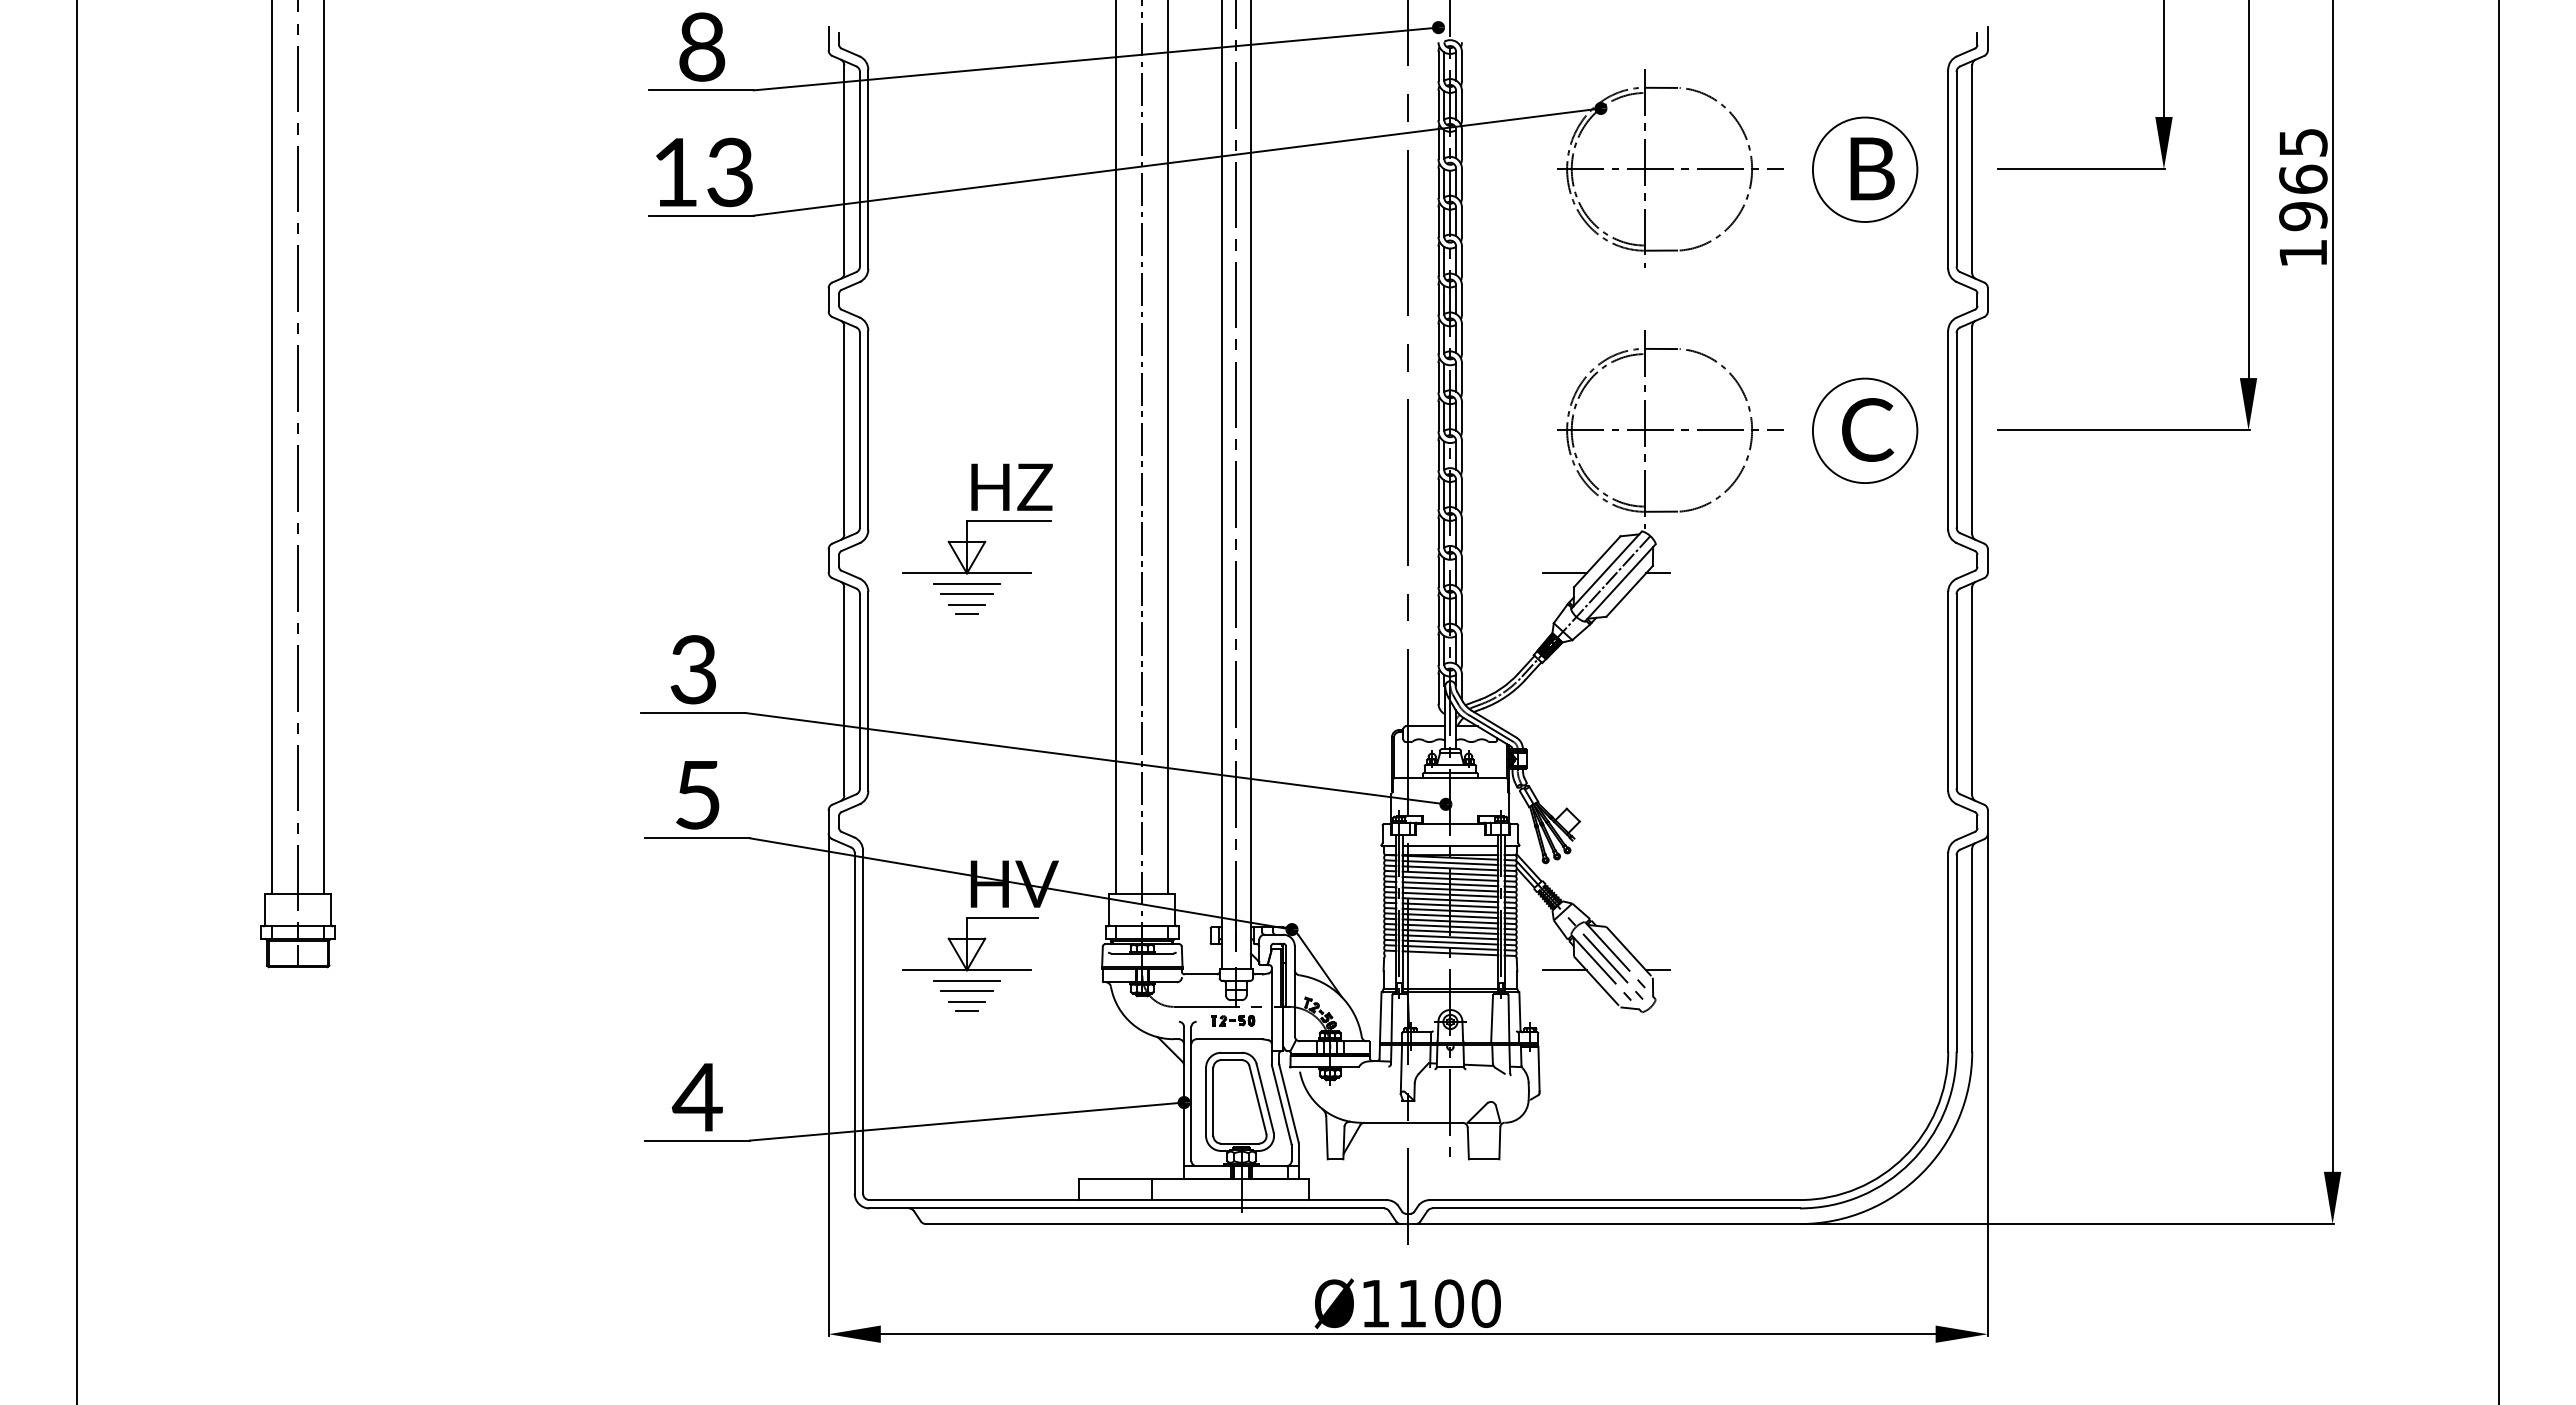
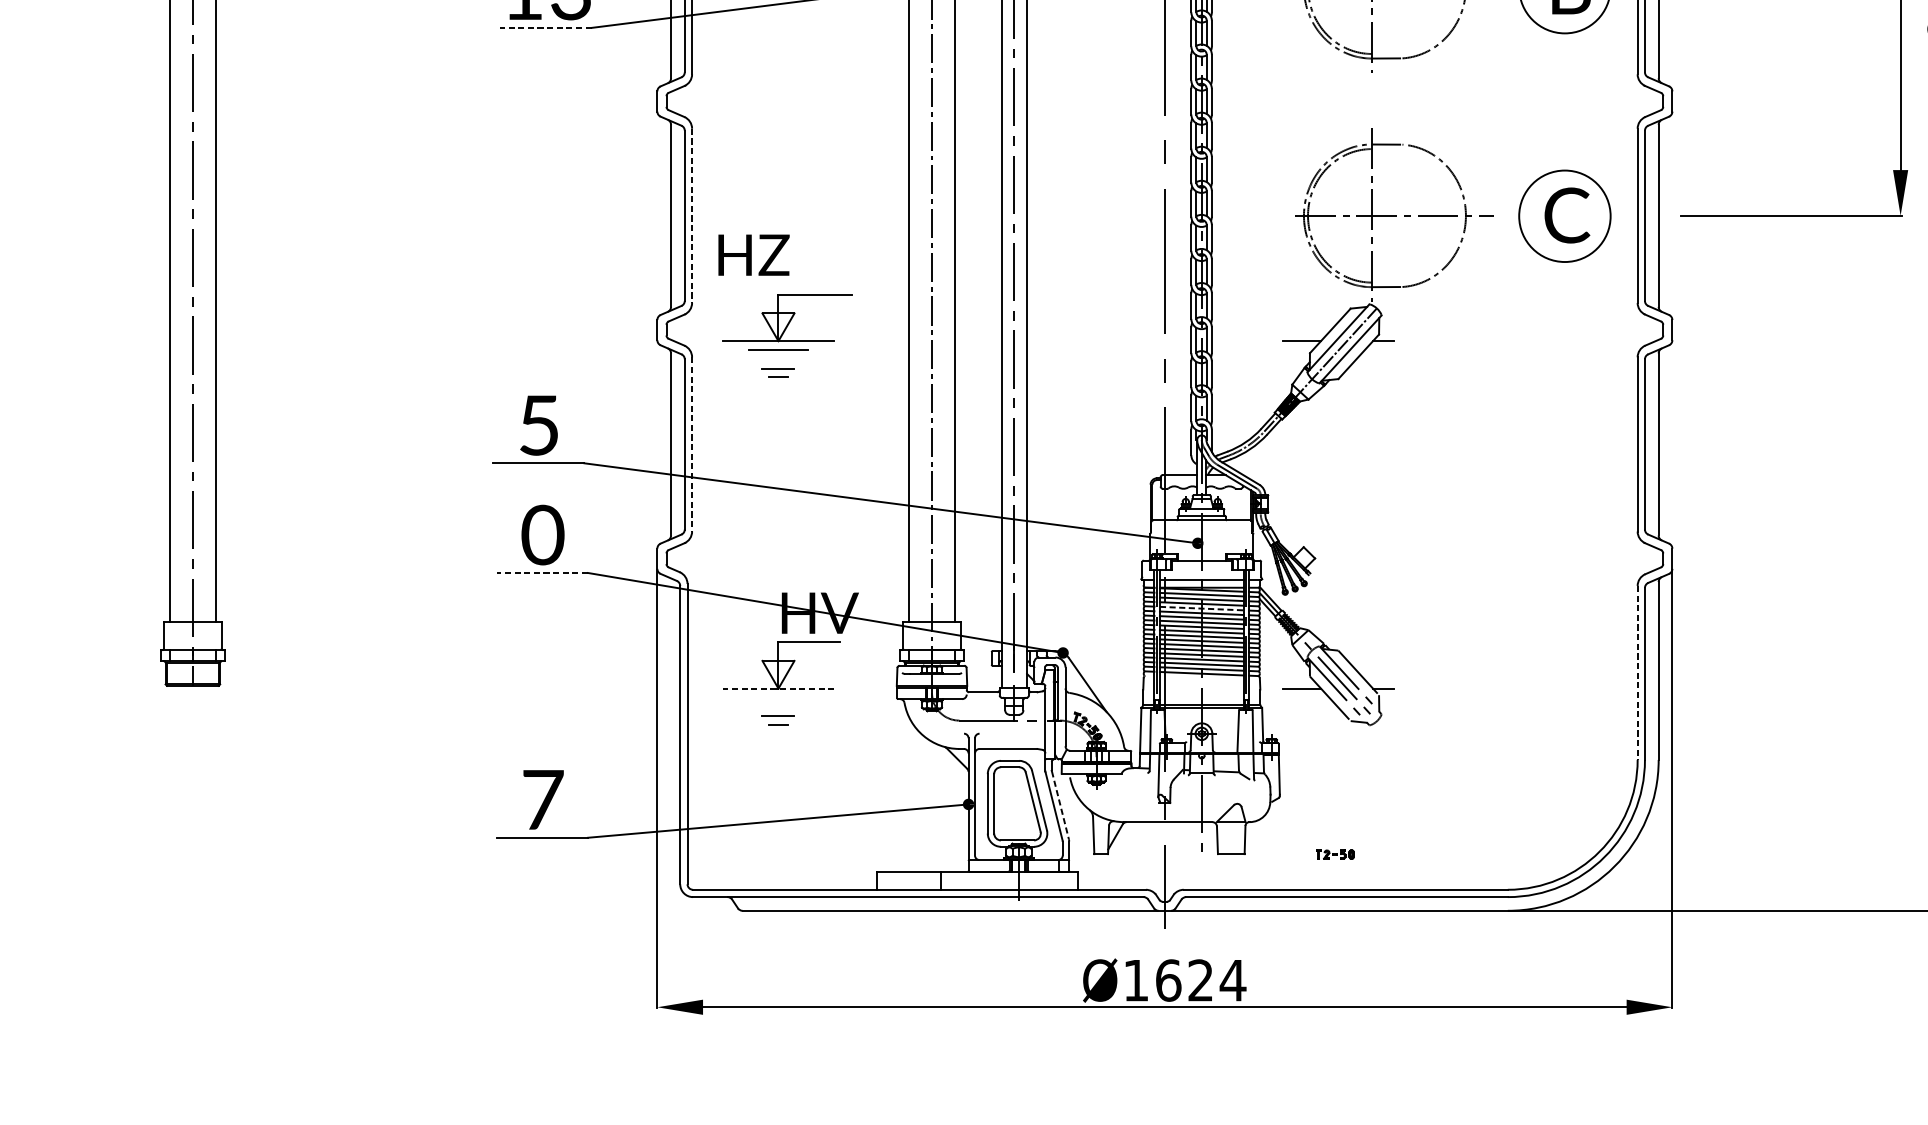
line: (700, 215) -> (545, 27), solid -> dashed
line: (868, 430) -> (692, 215), solid -> dashed
text: (1011, 486) -> (753, 254), moved
line: (966, 593) -> (778, 358), removed
text: (693, 669) -> (539, 425), 3 -> 5
line: (868, 691) -> (692, 444), solid -> dashed
text: (697, 794) -> (542, 534), 5 -> 0
line: (696, 838) -> (541, 573), solid -> dashed
line: (1450, 878) -> (1201, 608), solid -> dashed
line: (1948, 952) -> (1637, 673), solid -> dashed
line: (966, 970) -> (778, 688), solid -> dashed
line: (966, 980) -> (778, 697), removed
line: (966, 991) -> (778, 707), removed
part: (1233, 1020) -> (1335, 854), moved
text: (696, 1097) -> (541, 799), 4 -> 7
line: (1288, 1103) -> (1060, 805), solid -> dashed
text: (1449, 1303) -> (1200, 980), Ø1100 -> Ø1624

